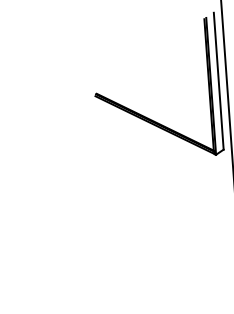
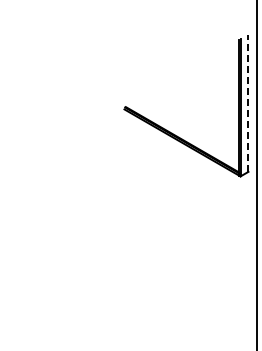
line: (218, 81) -> (248, 103), solid -> dashed

